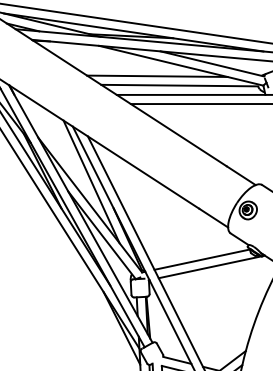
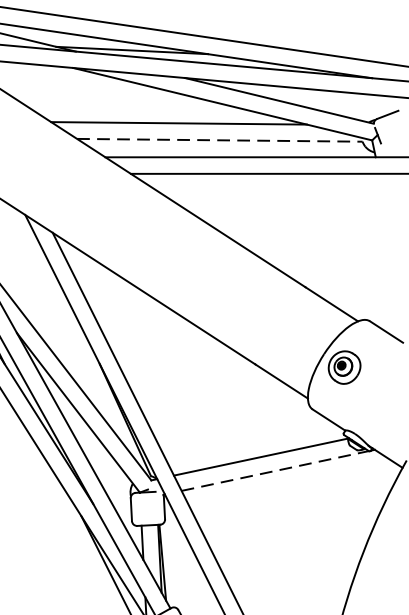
line: (180, 85) -> (221, 140), solid -> dashed
line: (91, 181) -> (59, 314), removed
line: (210, 267) -> (275, 471), solid -> dashed

